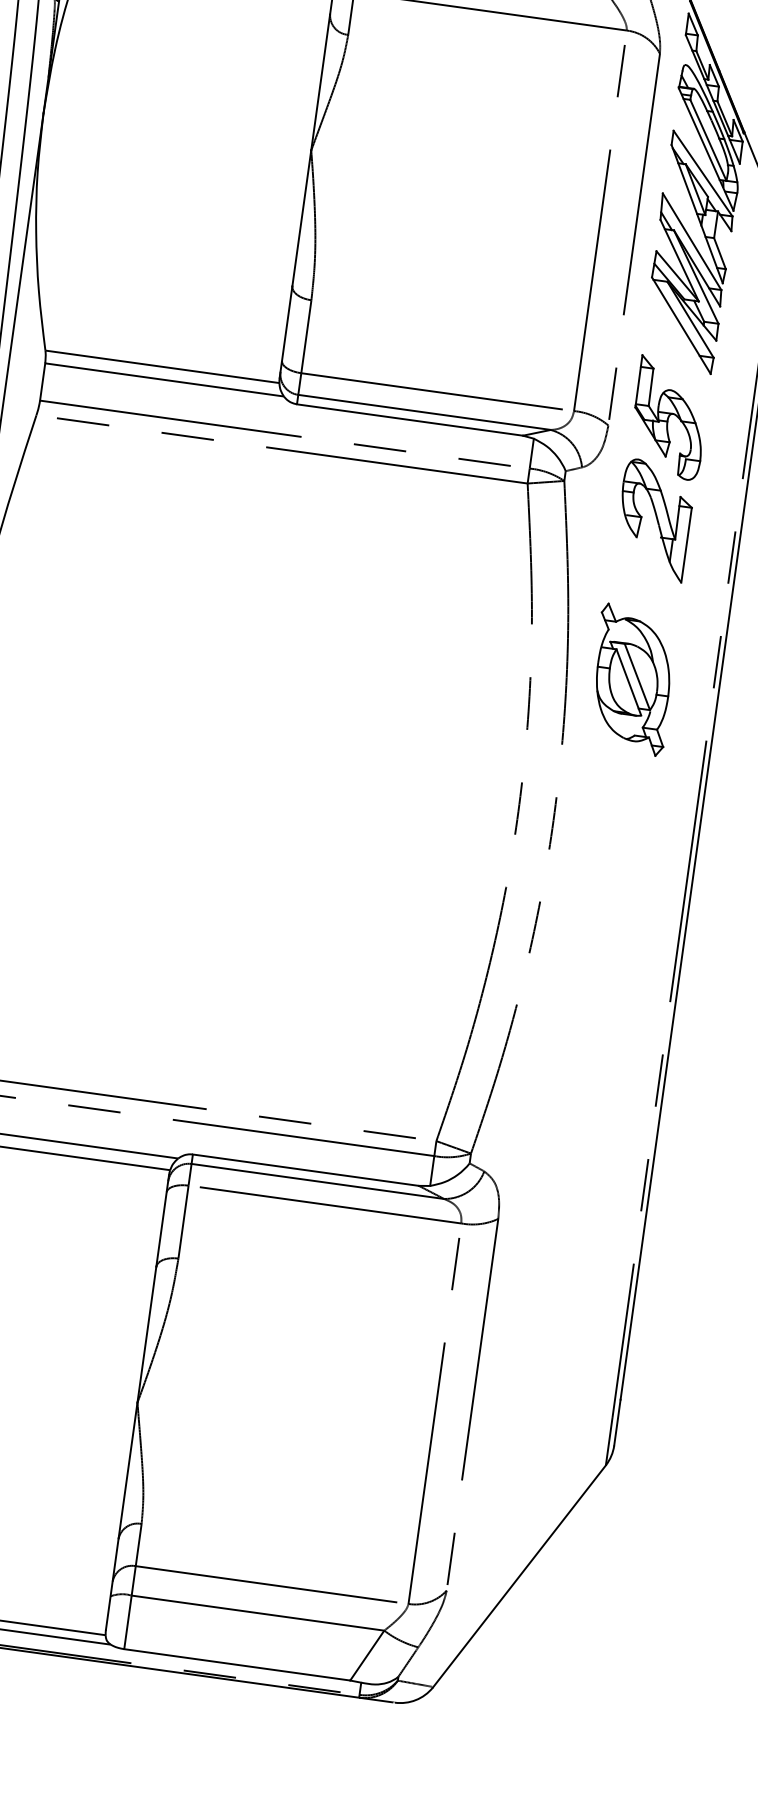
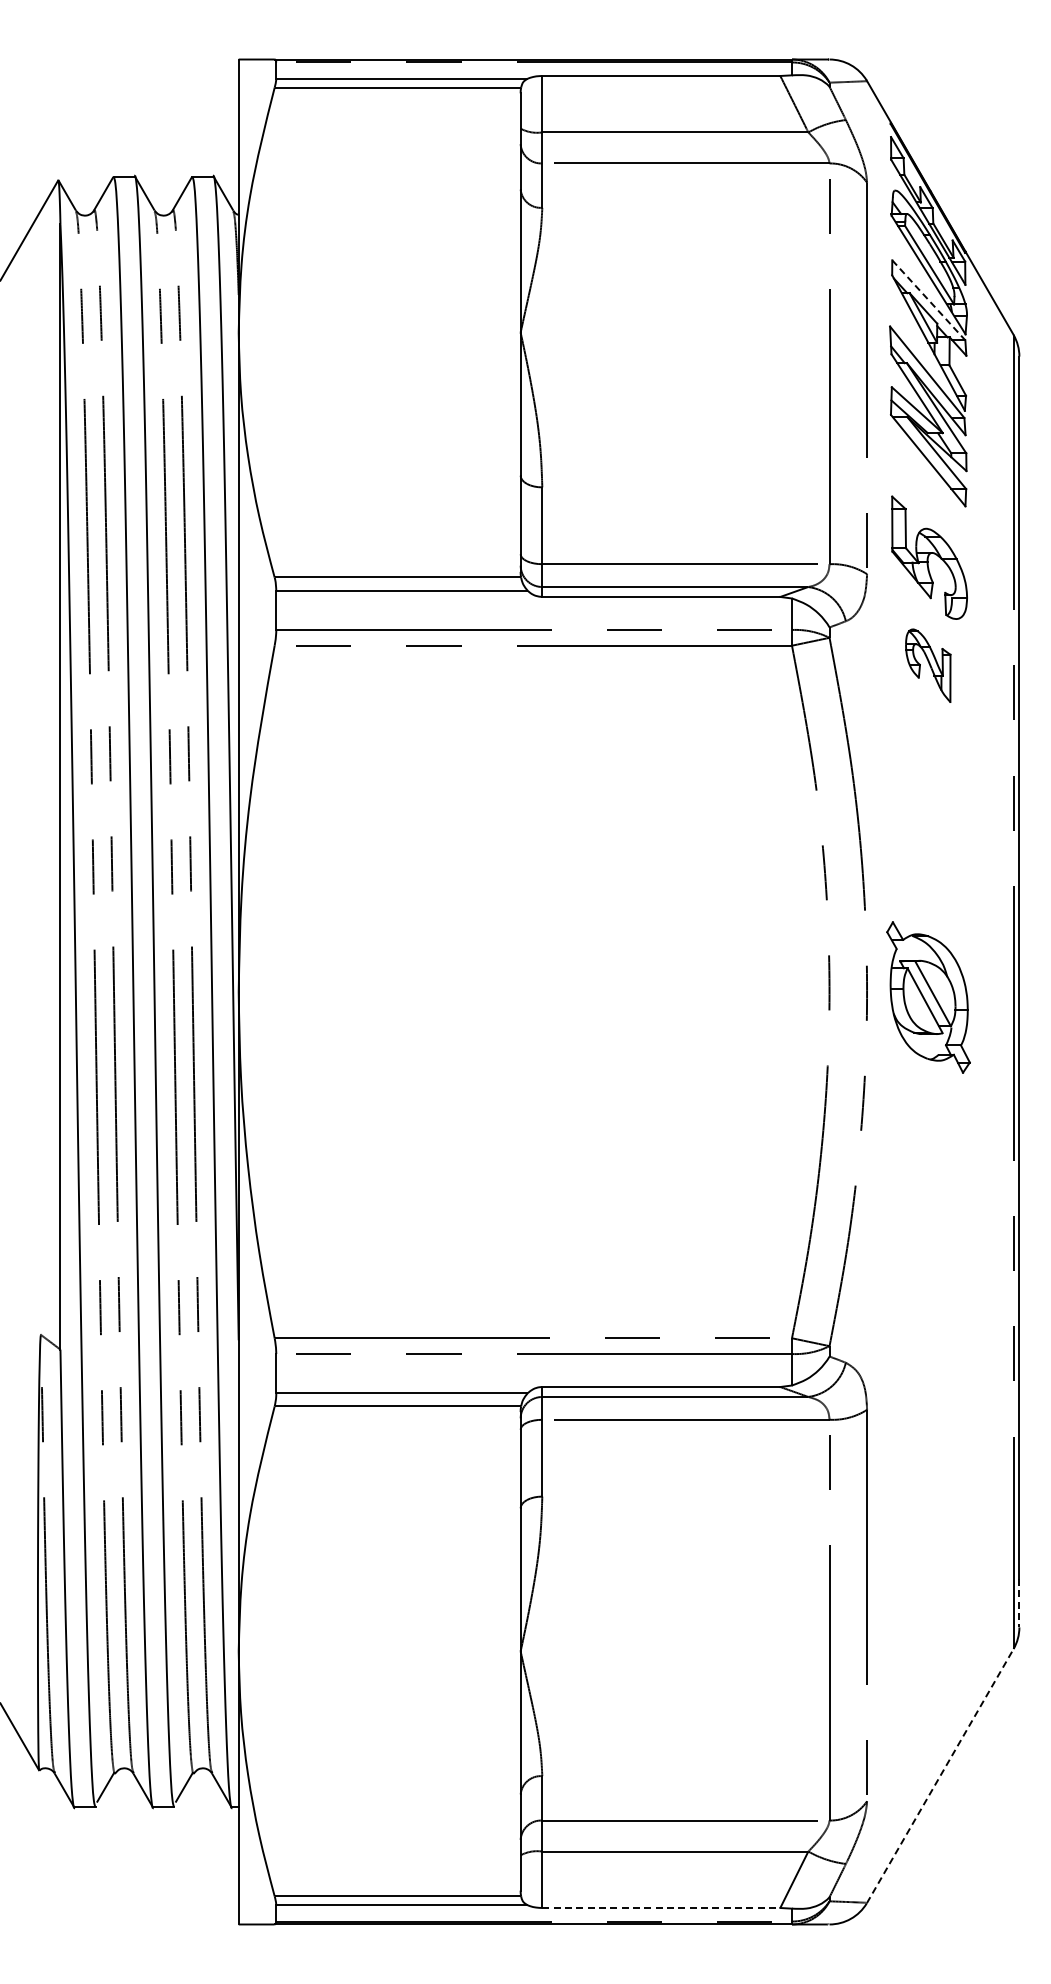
line: (703, 173) -> (929, 300), solid -> dashed
part: (654, 520) -> (928, 665), size x0.6
part: (632, 679) -> (928, 997), moved
line: (617, 1422) -> (1019, 1603), solid -> dashed
line: (519, 1576) -> (940, 1776), solid -> dashed
line: (237, 1665) -> (661, 1908), solid -> dashed

